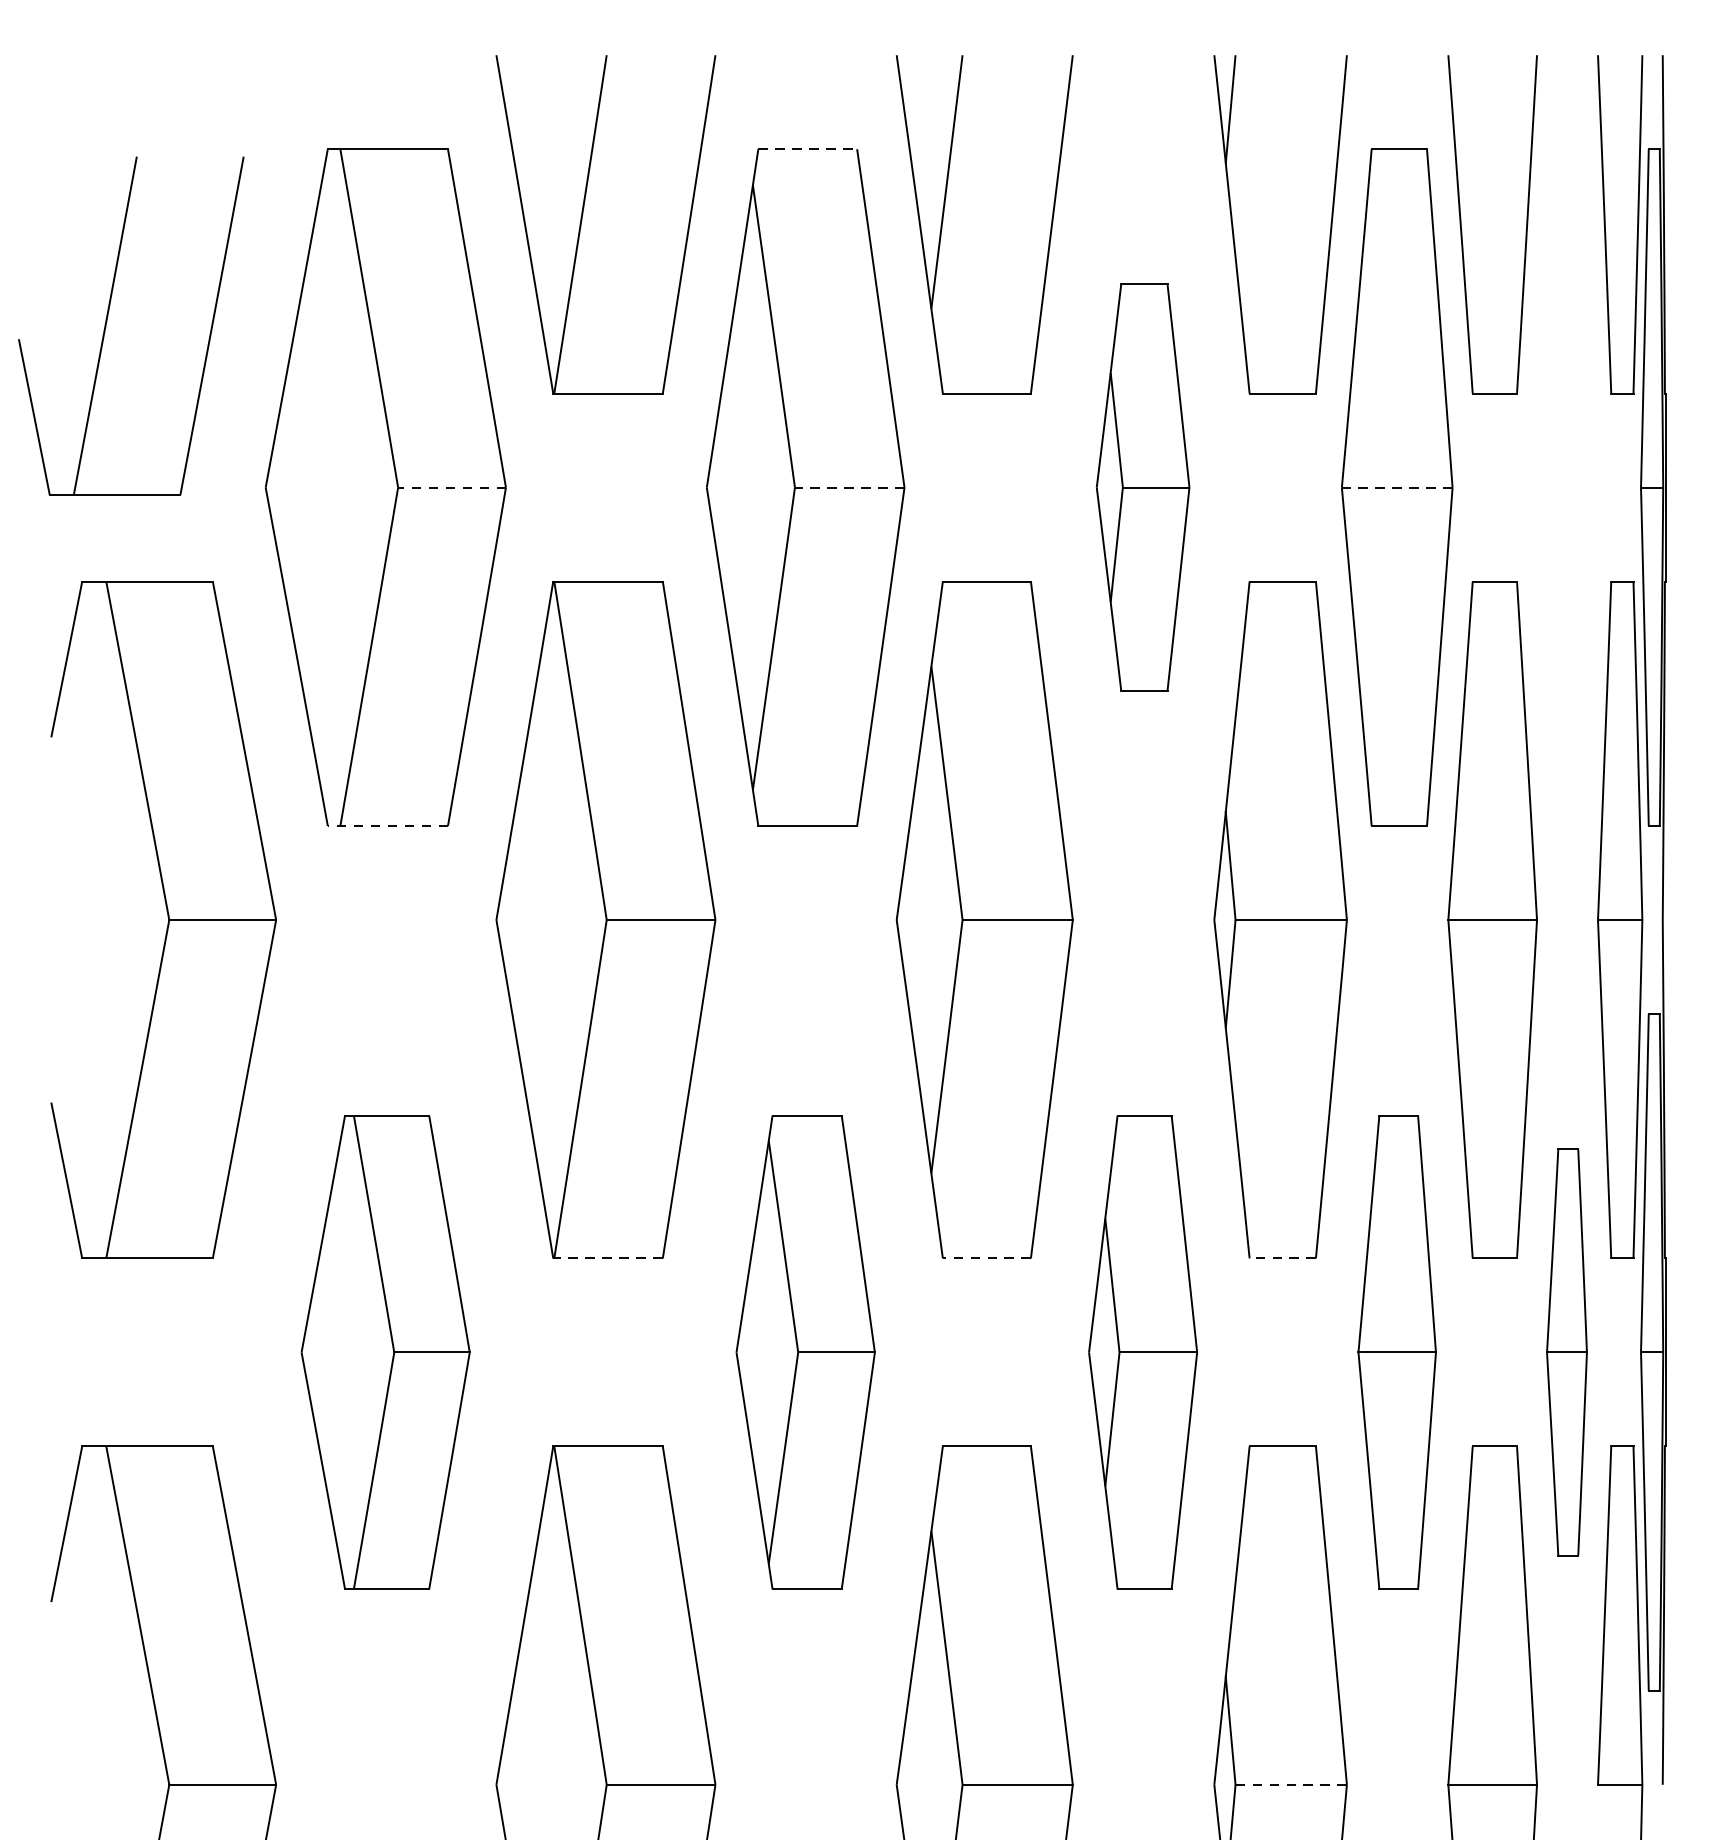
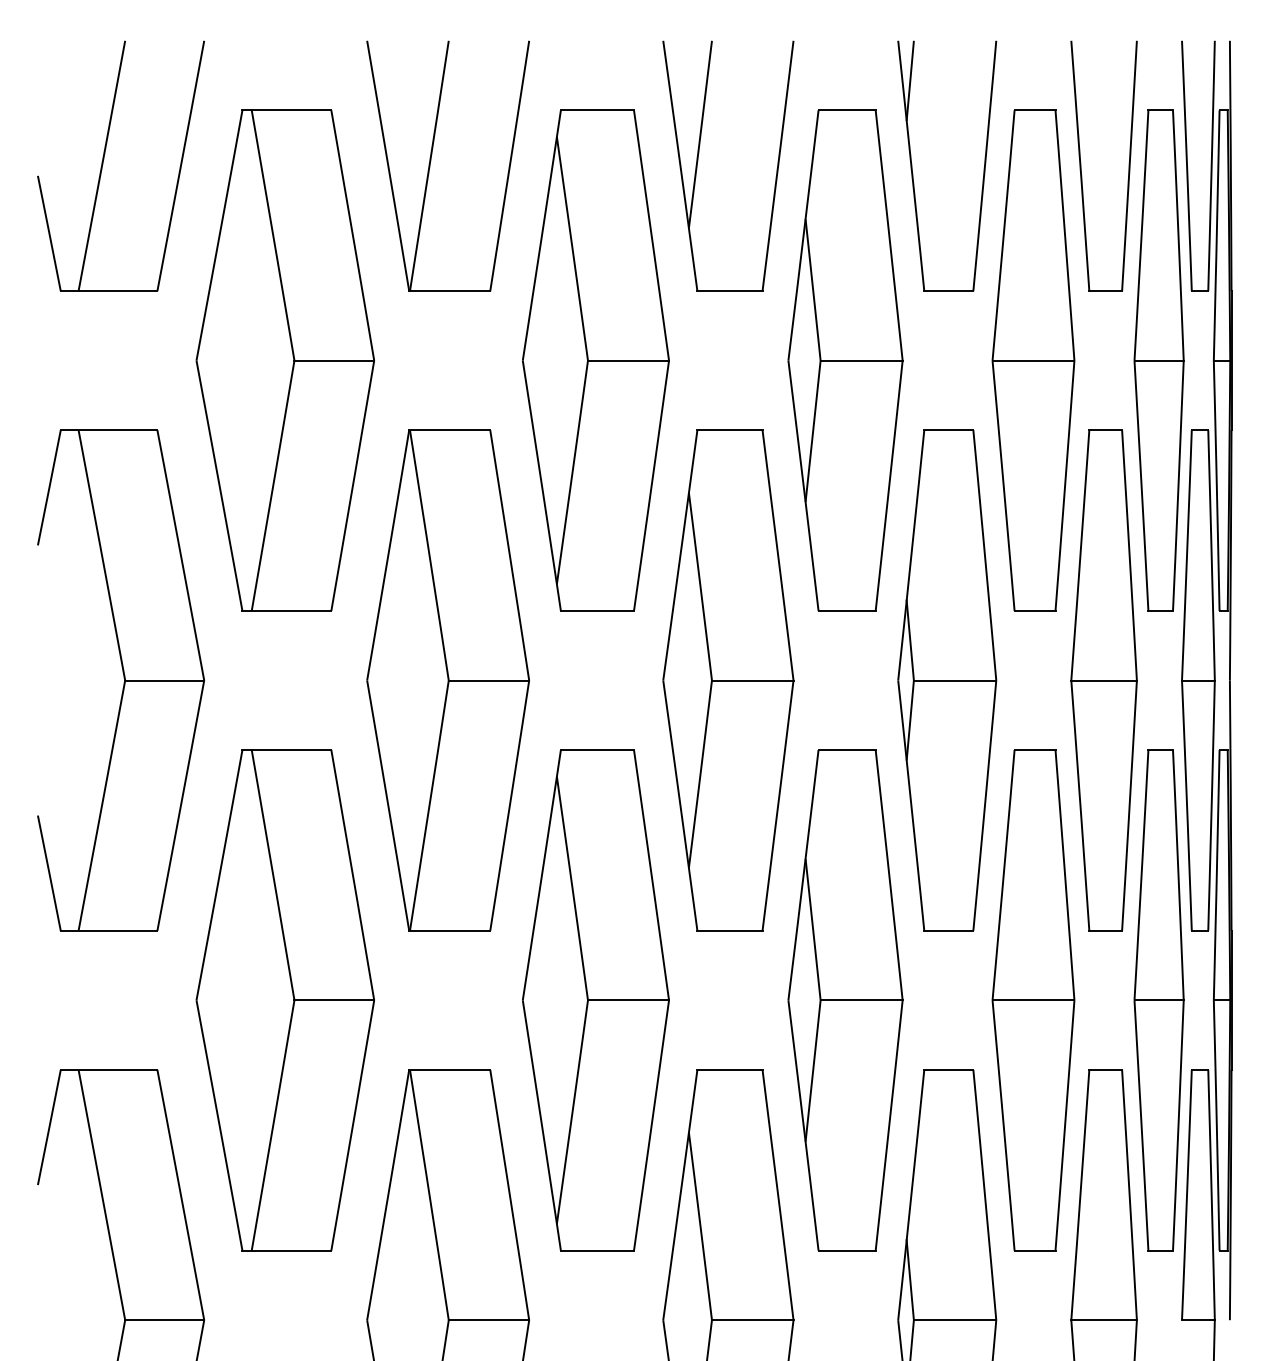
line: (807, 149) -> (597, 110), dashed -> solid
part: (107, 323) -> (103, 164), moved
line: (452, 487) -> (334, 360), dashed -> solid
line: (849, 487) -> (628, 360), dashed -> solid
part: (1143, 487) -> (845, 360), size x1.67
line: (1397, 487) -> (1033, 360), dashed -> solid
part: (1566, 487) -> (1158, 360), added
line: (387, 825) -> (286, 610), dashed -> solid
line: (607, 1257) -> (449, 930), dashed -> solid
line: (986, 1257) -> (729, 930), dashed -> solid
line: (1282, 1257) -> (948, 930), dashed -> solid
part: (384, 1352) -> (284, 1000), size x1.43
part: (805, 1352) -> (595, 1000), size x1.43
part: (1143, 1352) -> (845, 1000), size x1.43
part: (1397, 1352) -> (1033, 1000), size x1.43
part: (1566, 1352) -> (1158, 1000), size x1.67
line: (1290, 1785) -> (954, 1320), dashed -> solid

